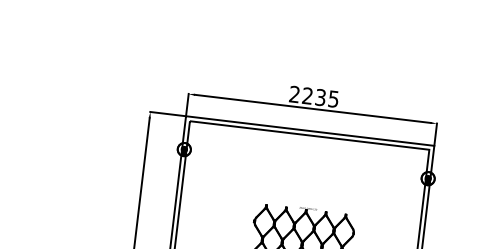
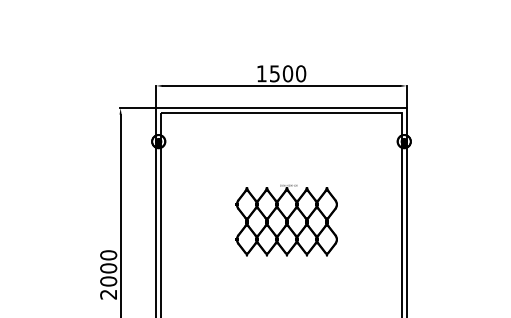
text: (314, 96) -> (281, 73), 2235 -> 1500

